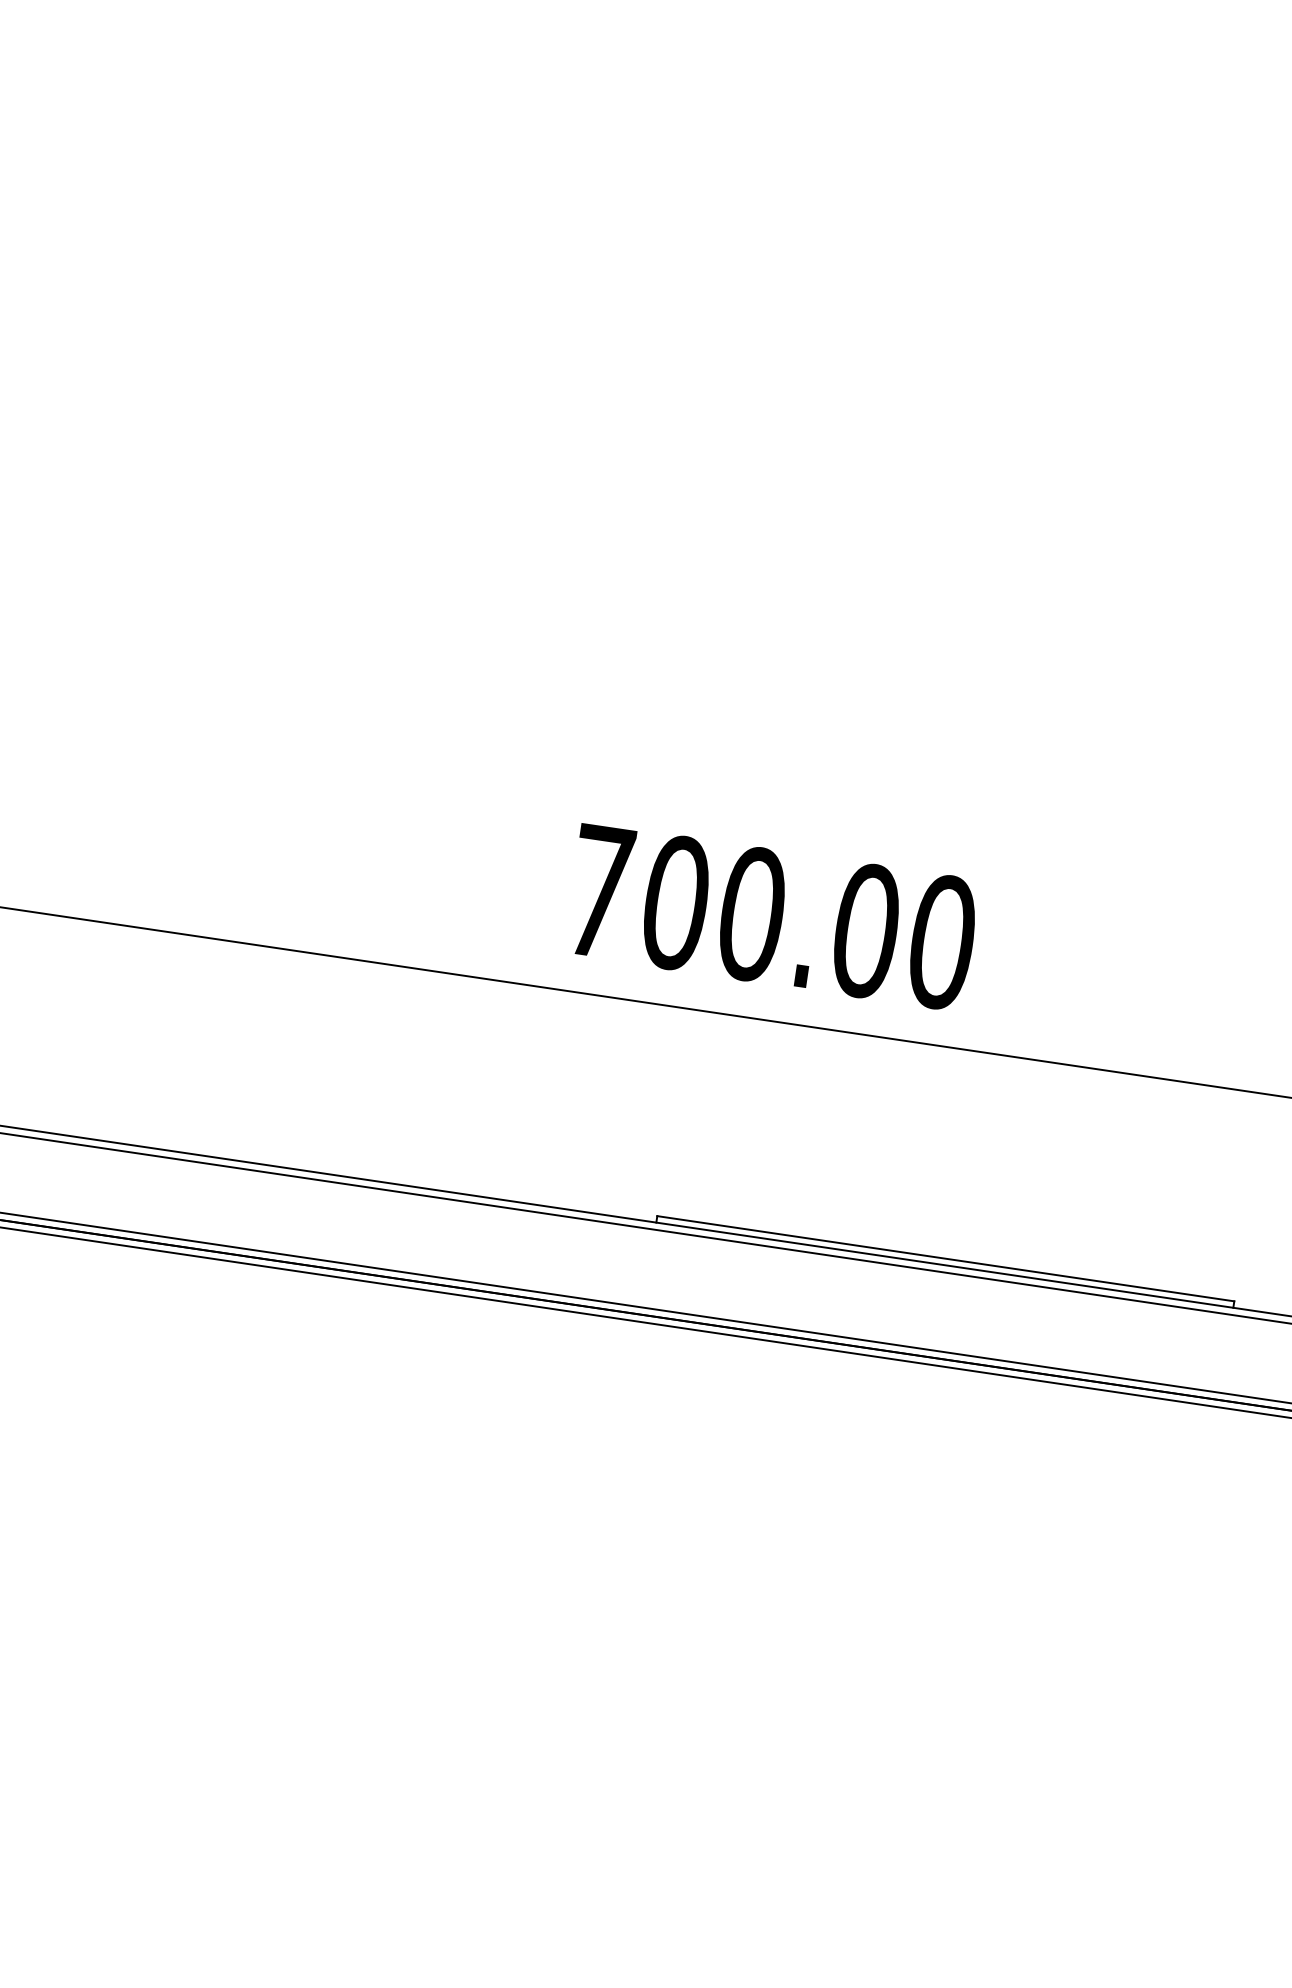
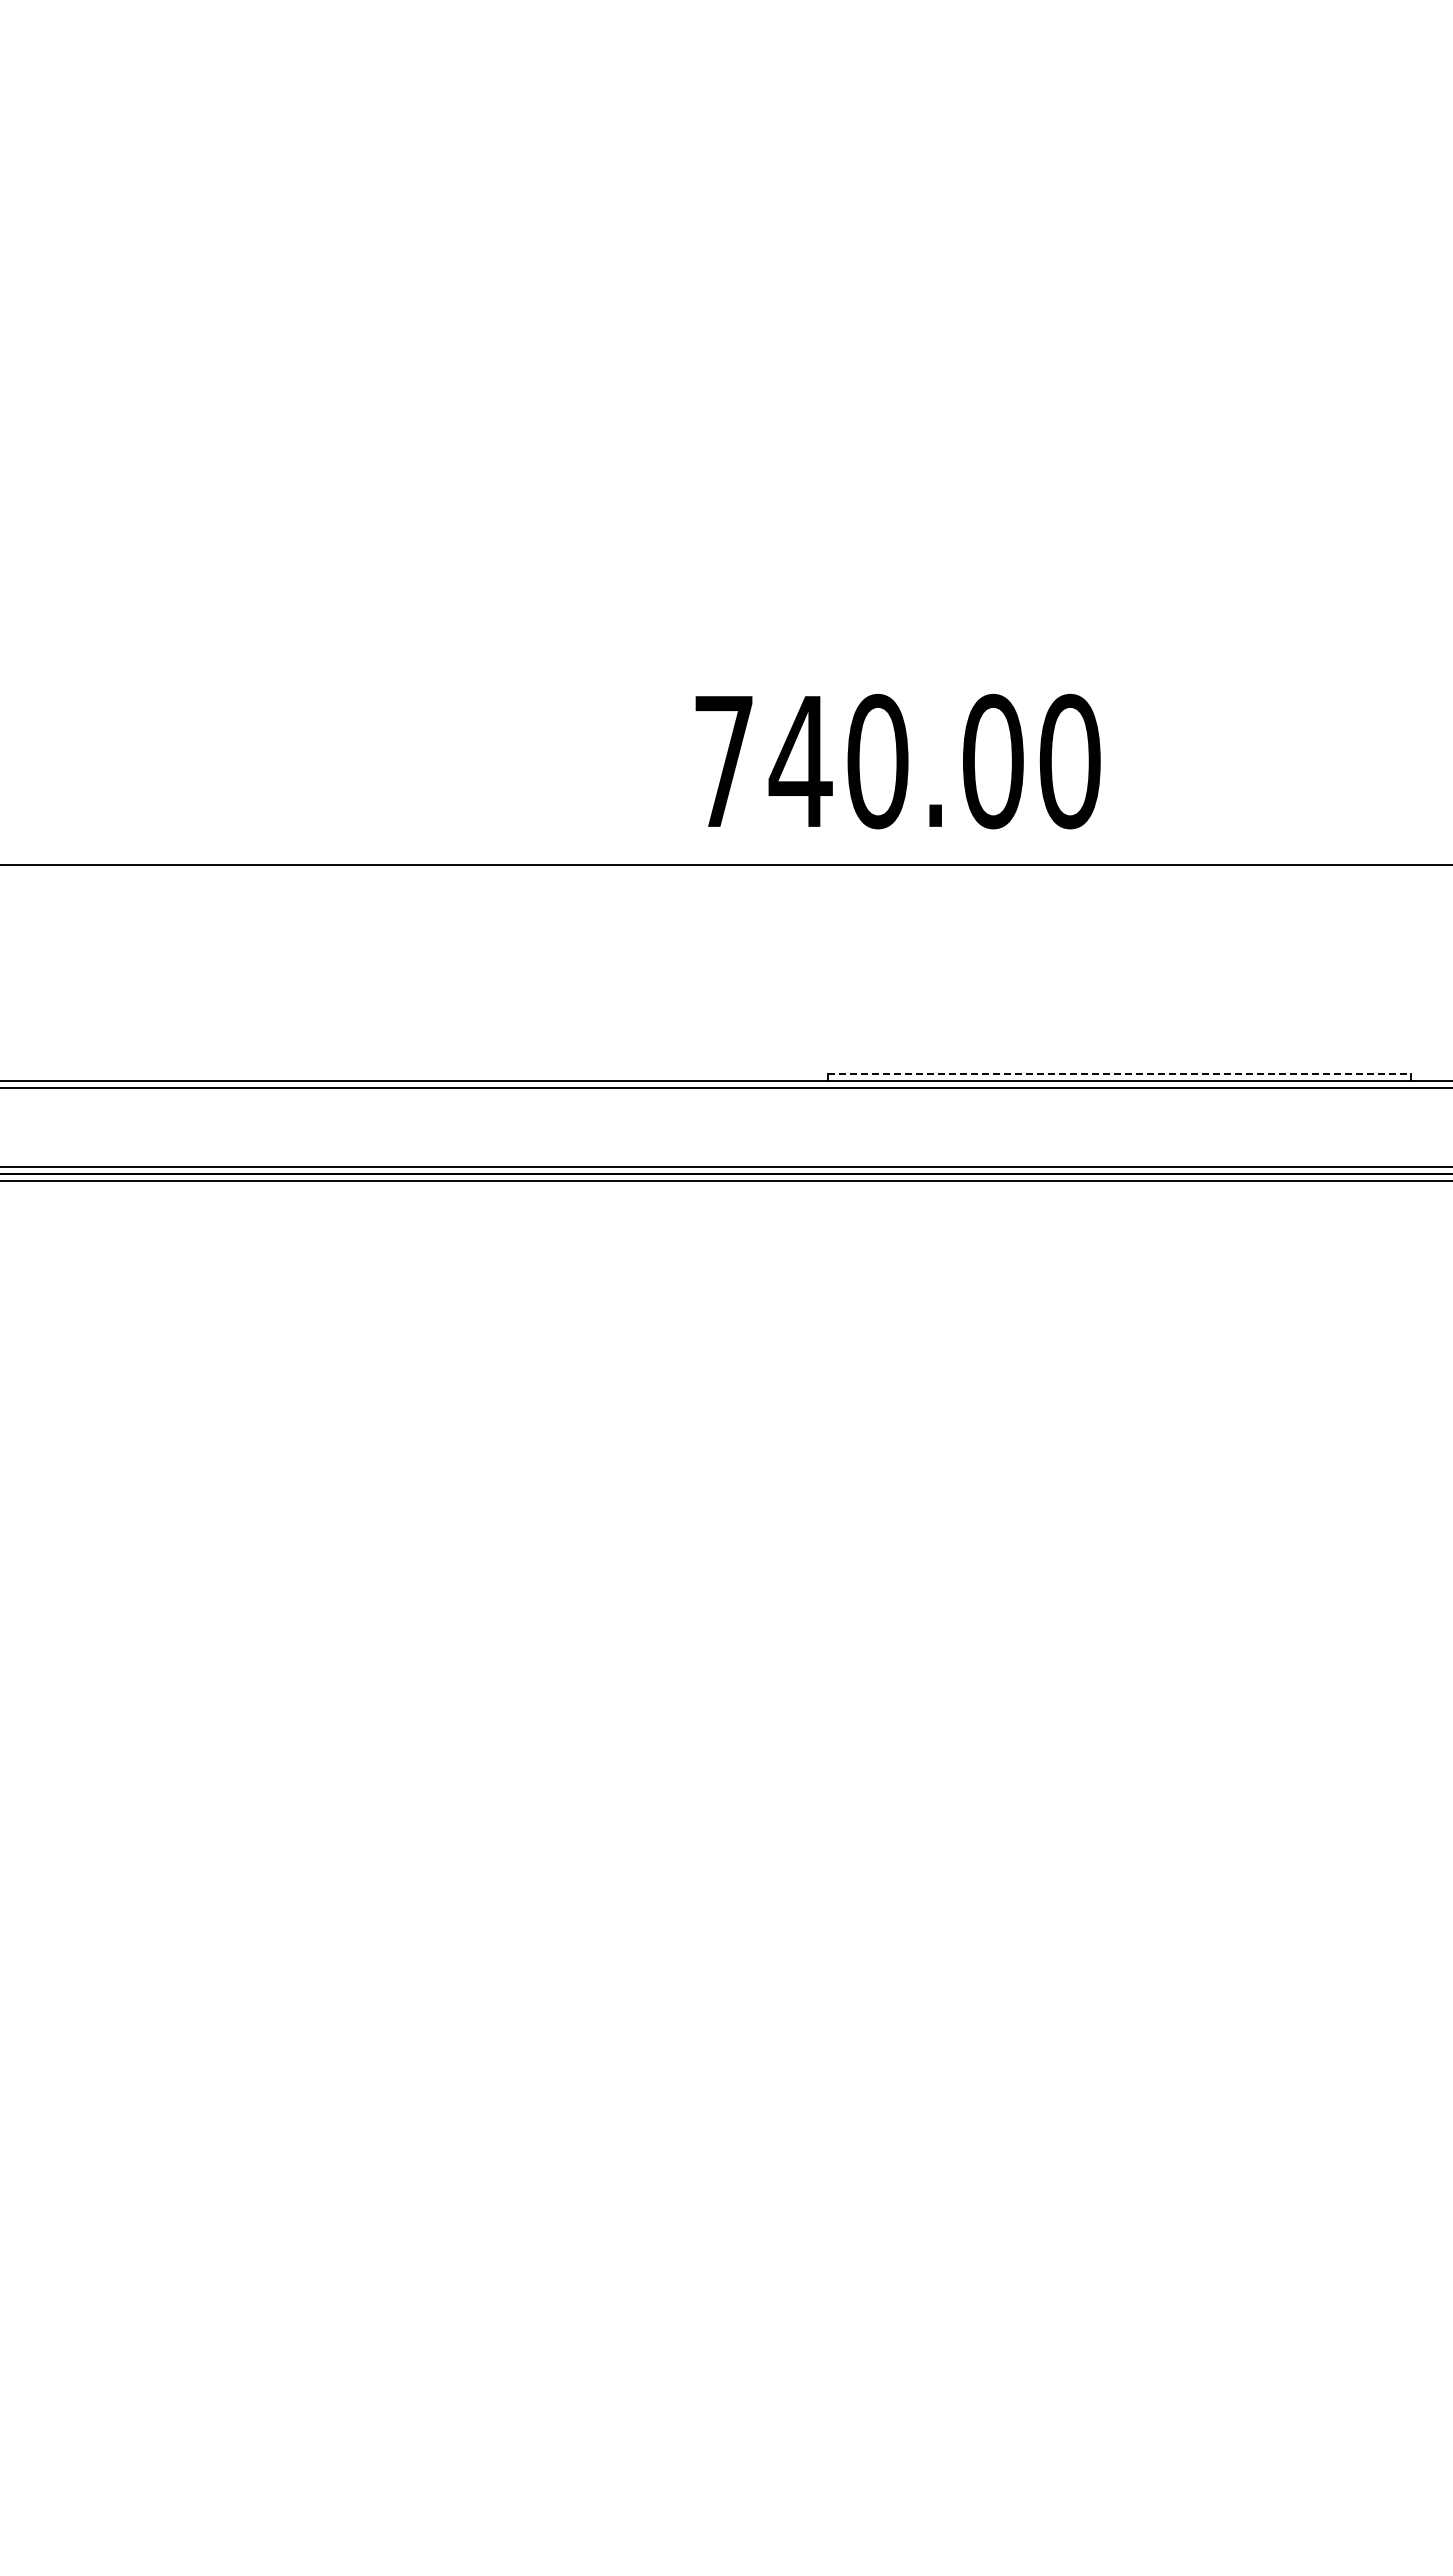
text: (675, 902) -> (800, 761), 700.00 -> 740.00
line: (945, 1259) -> (1119, 1074), solid -> dashed

